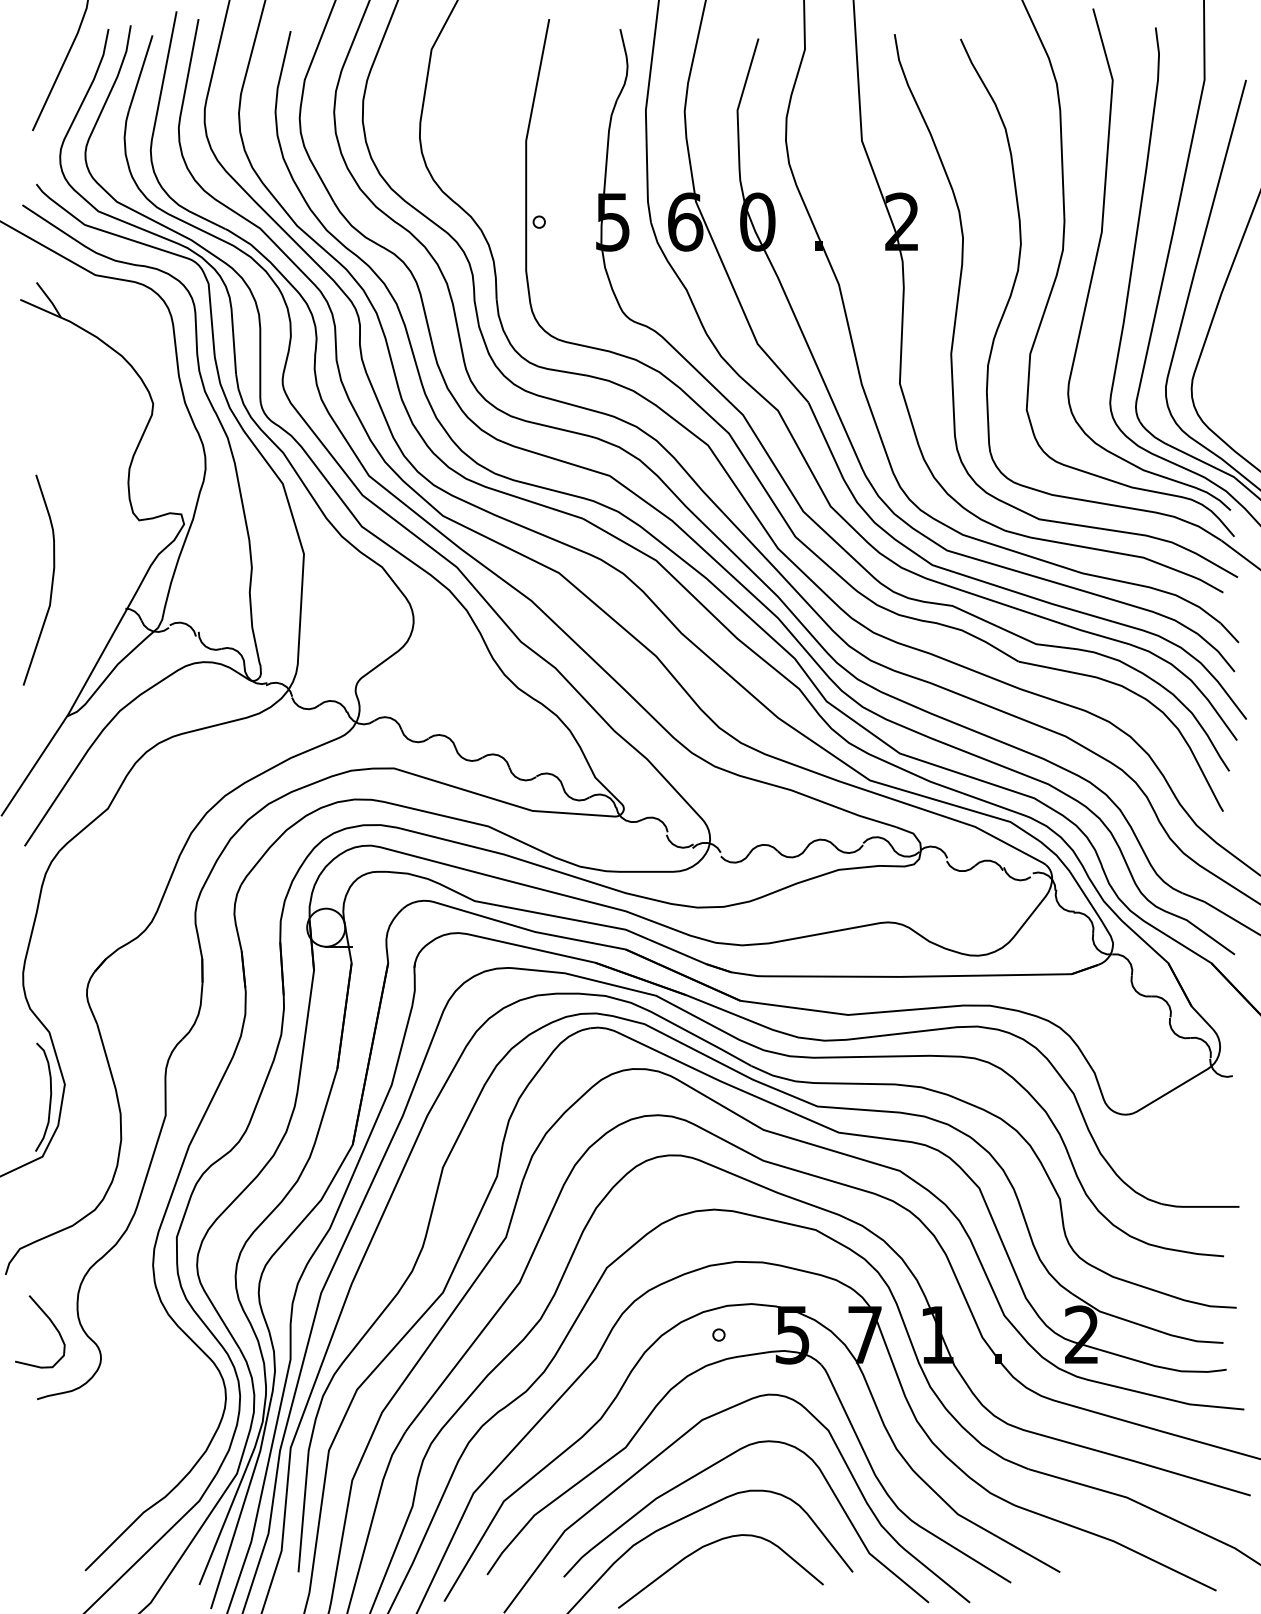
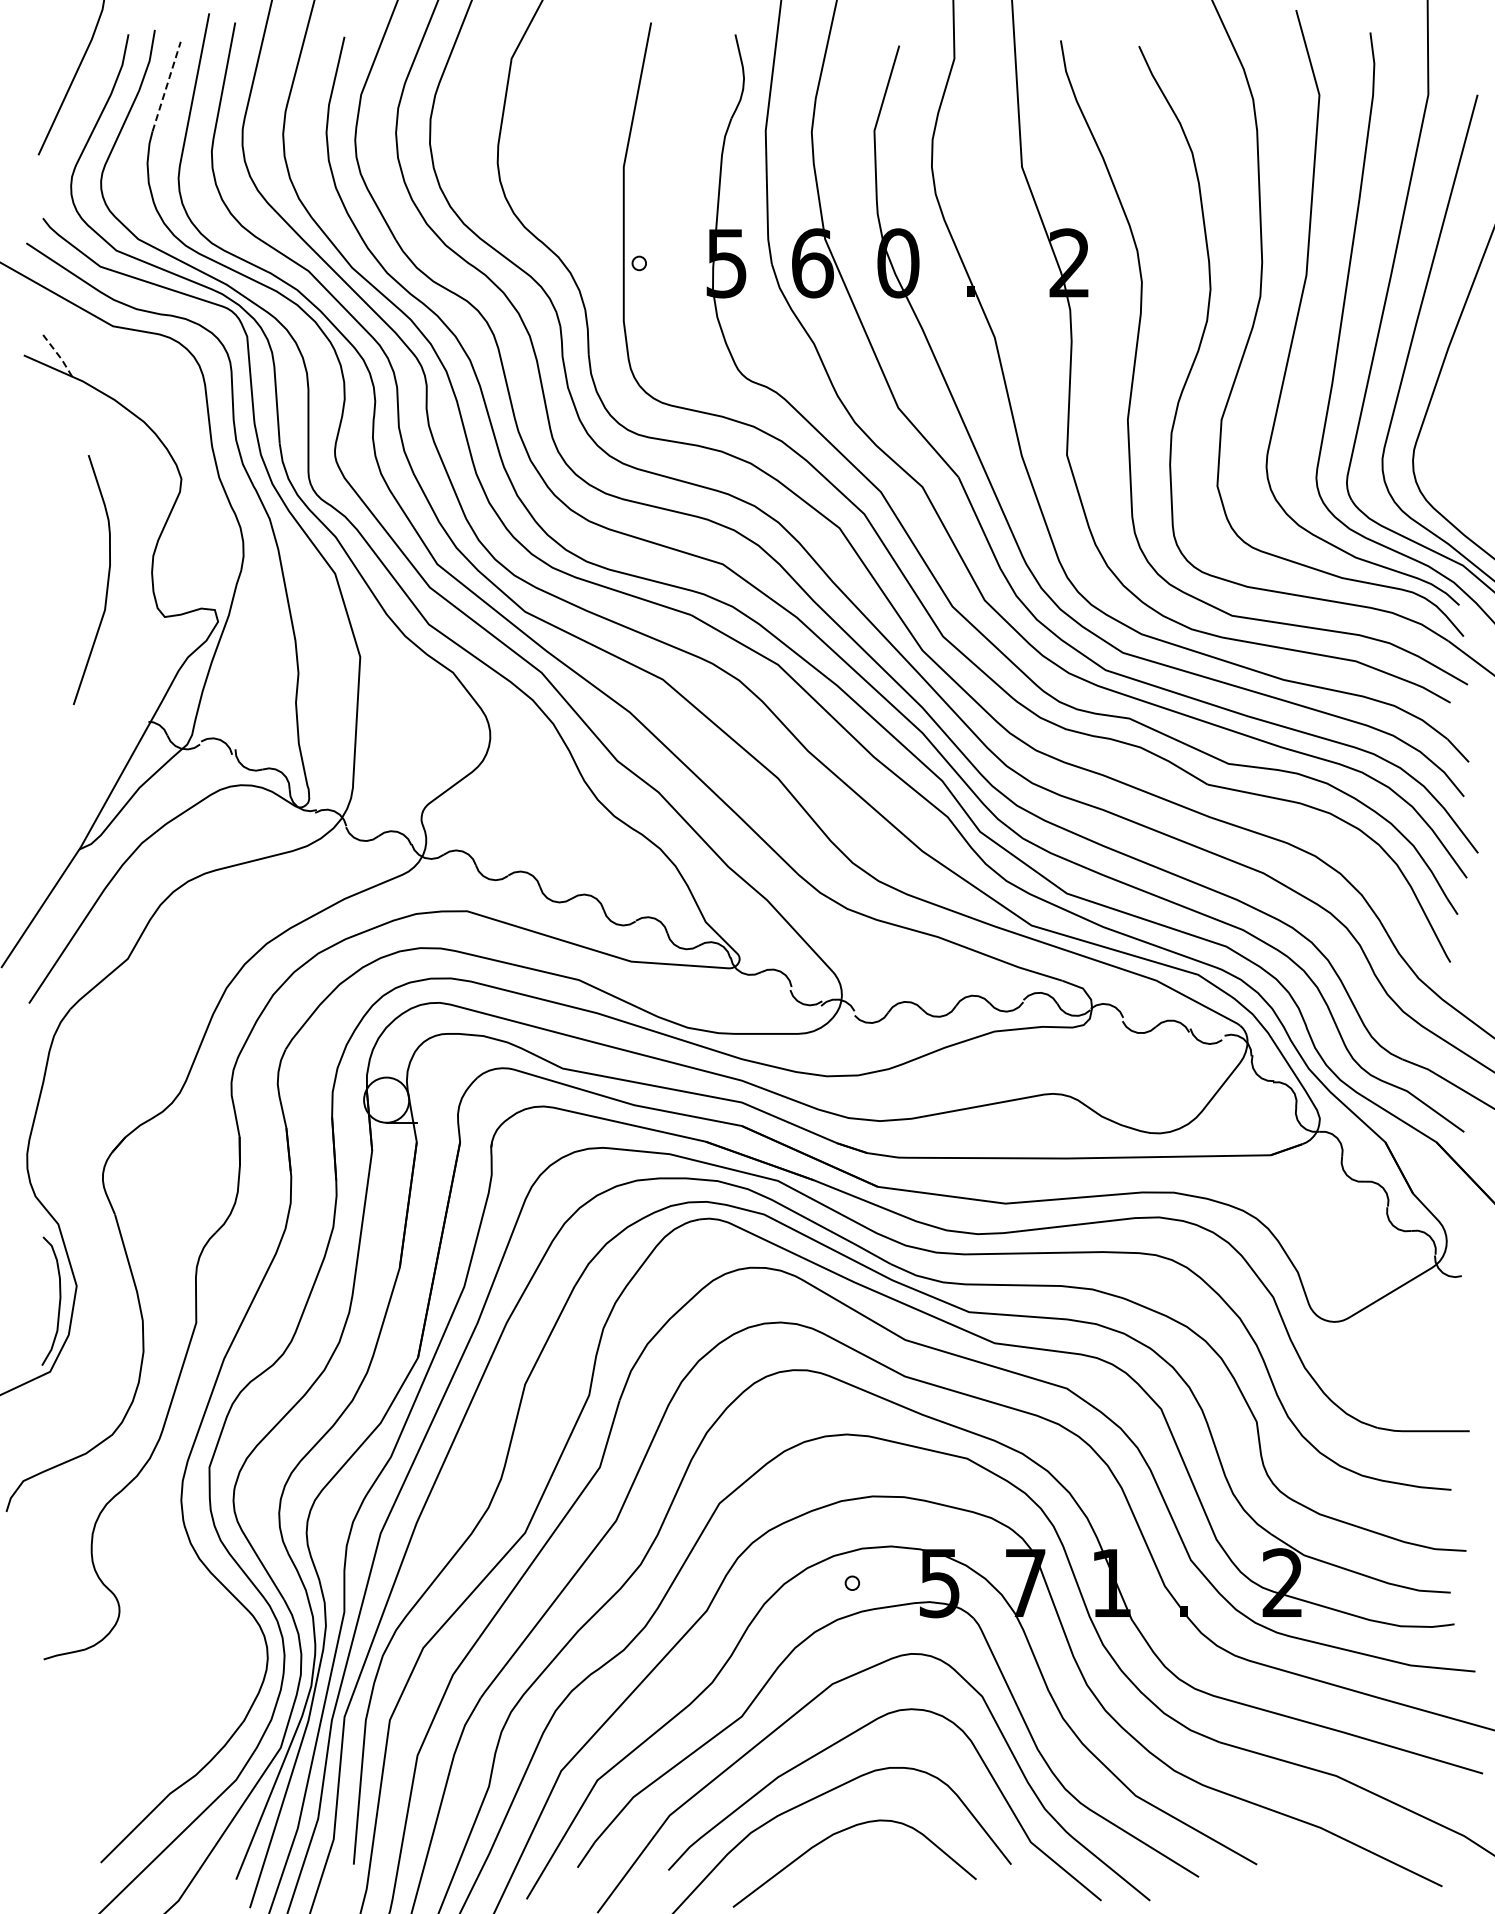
line: (140, 72) -> (166, 86), solid -> dashed
line: (49, 299) -> (58, 355), solid -> dashed
curve: (51, 584) -> (106, 585), moved
curve: (50, 1321) -> (59, 1567), removed

